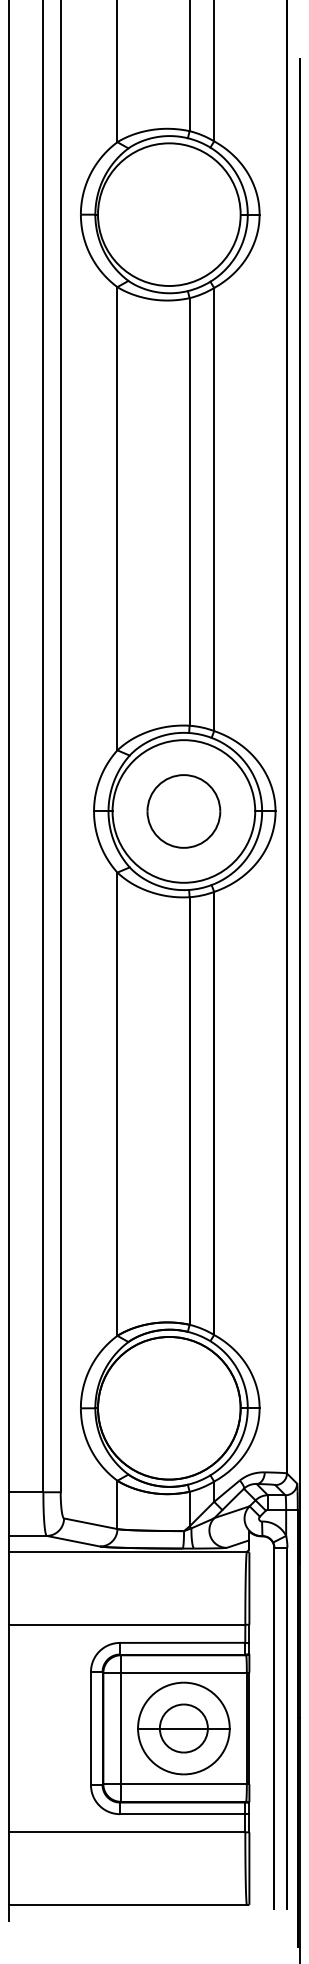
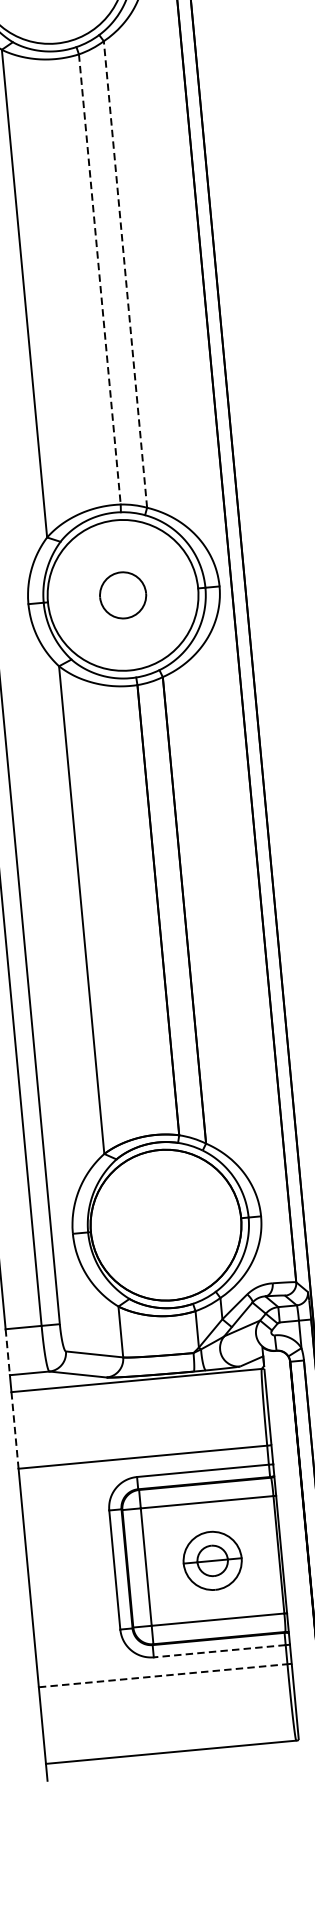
line: (214, 509) -> (125, 274), solid -> dashed
line: (189, 511) -> (99, 278), solid -> dashed
part: (183, 811) -> (122, 595), size x0.6
line: (9, 1514) -> (8, 1352), solid -> dashed
line: (9, 1588) -> (15, 1430), solid -> dashed
part: (183, 1728) -> (212, 1560), size x0.6
line: (182, 1814) -> (219, 1651), solid -> dashed
line: (127, 1832) -> (163, 1675), solid -> dashed

